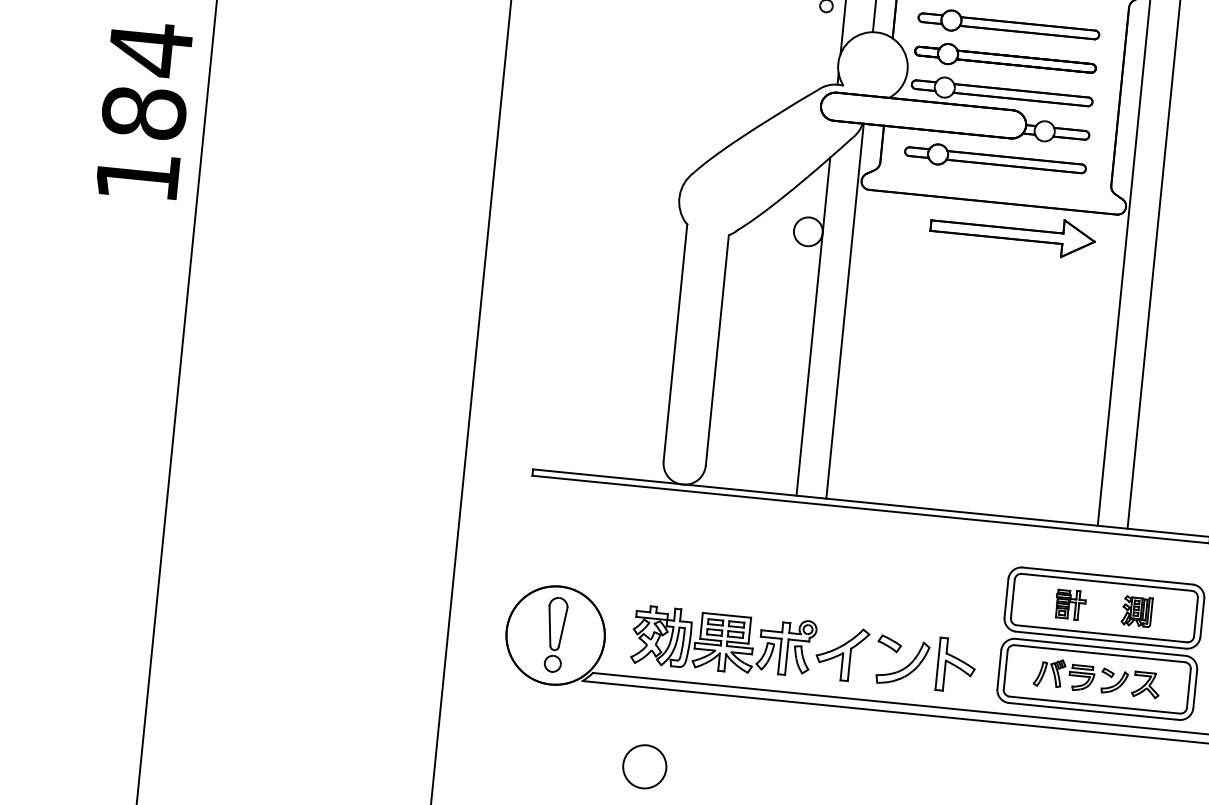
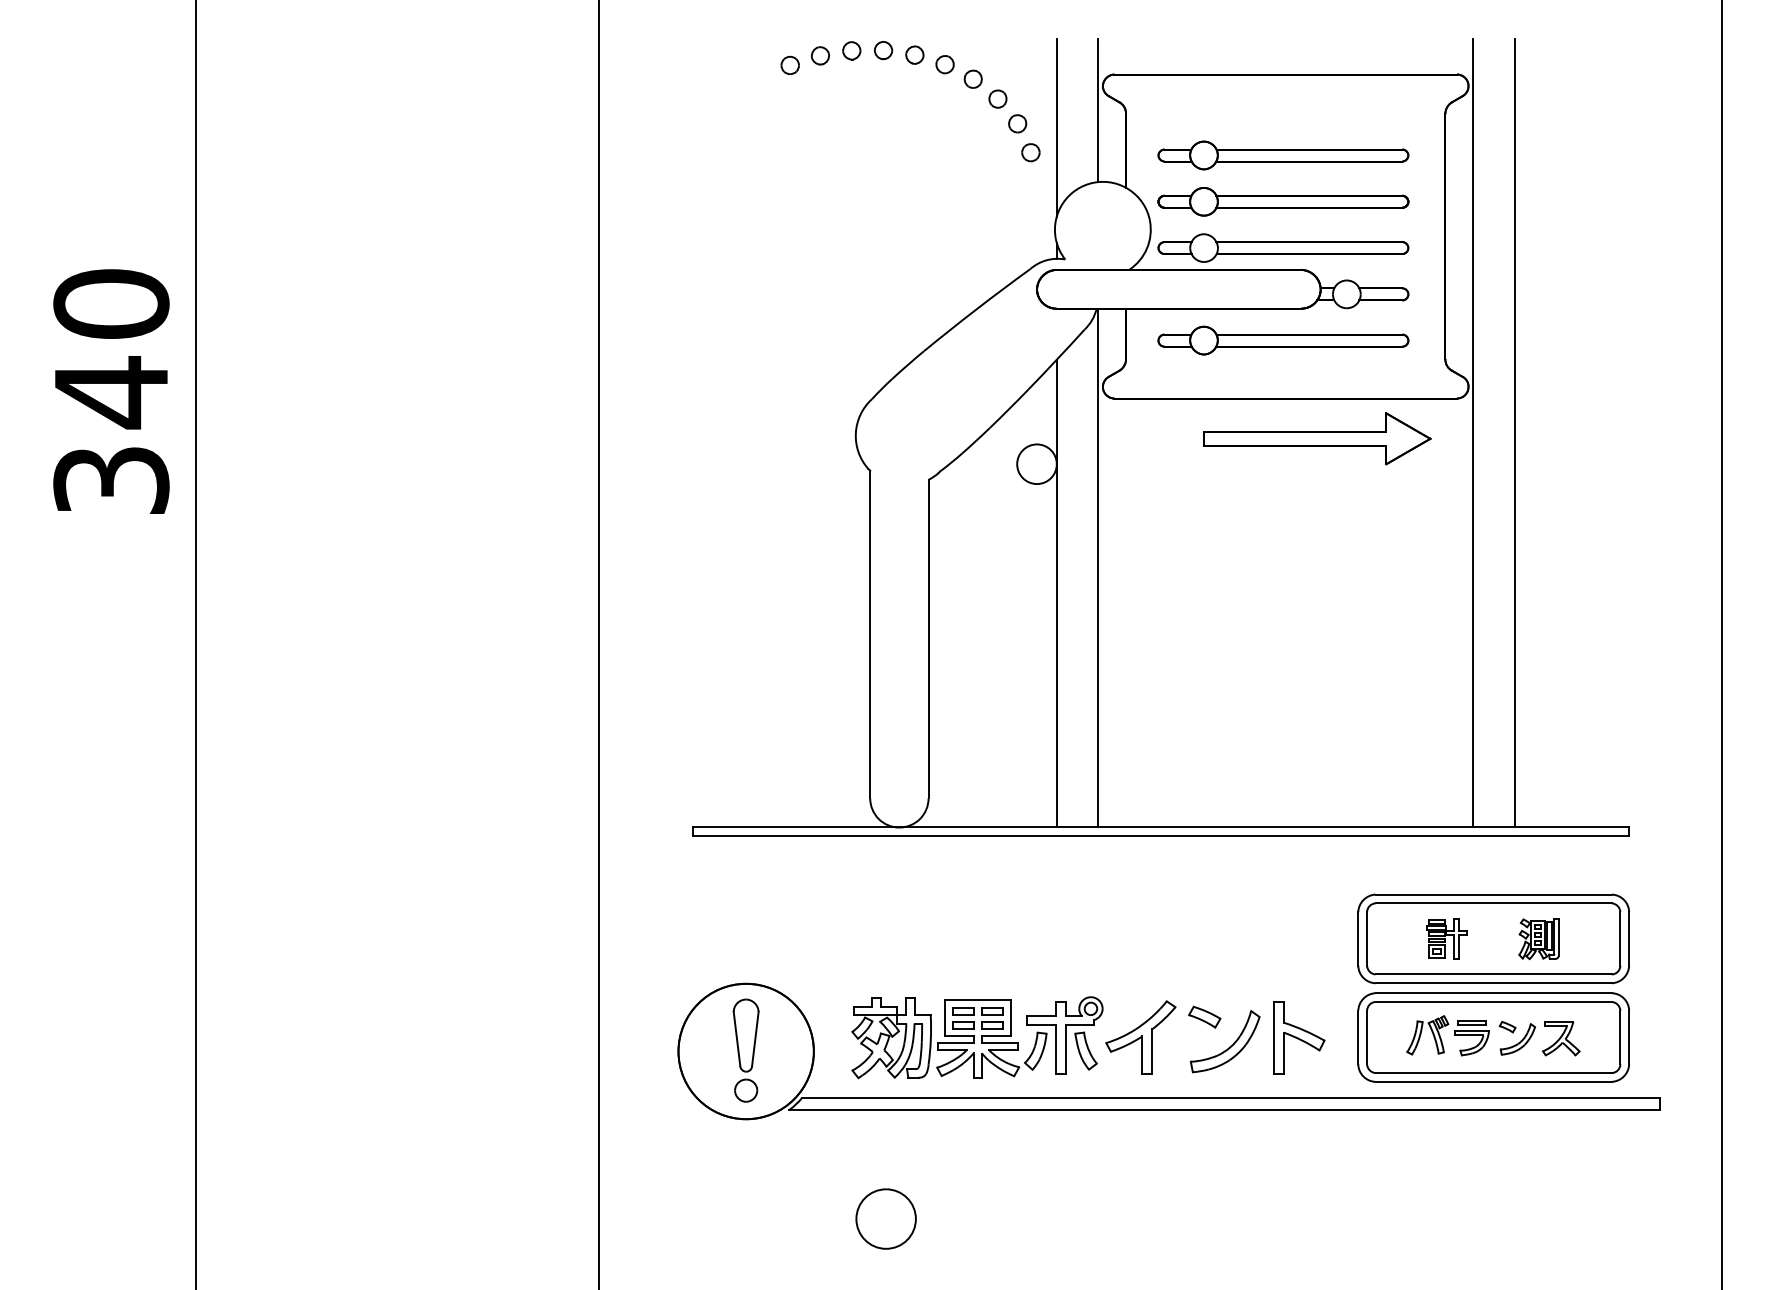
text: (144, 111) -> (111, 390), 184 -> 340

